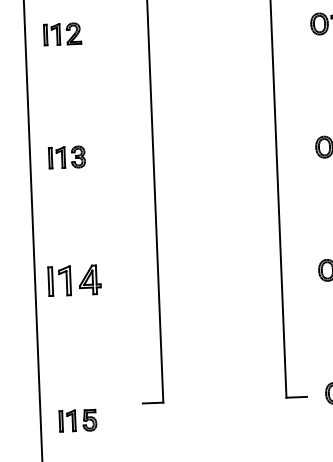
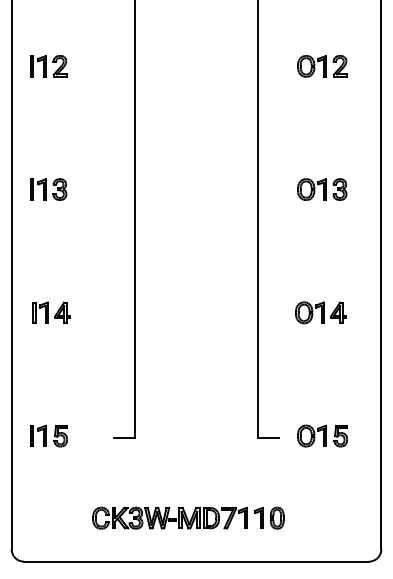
part: (74, 280) -> (51, 312), size x0.71
part: (77, 420) -> (48, 435), moved

